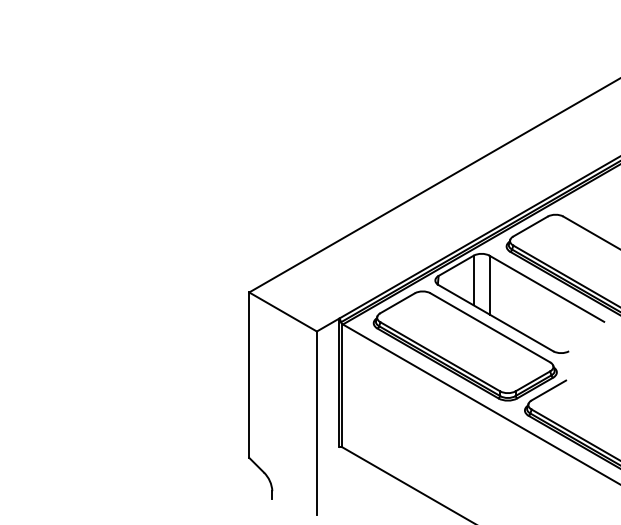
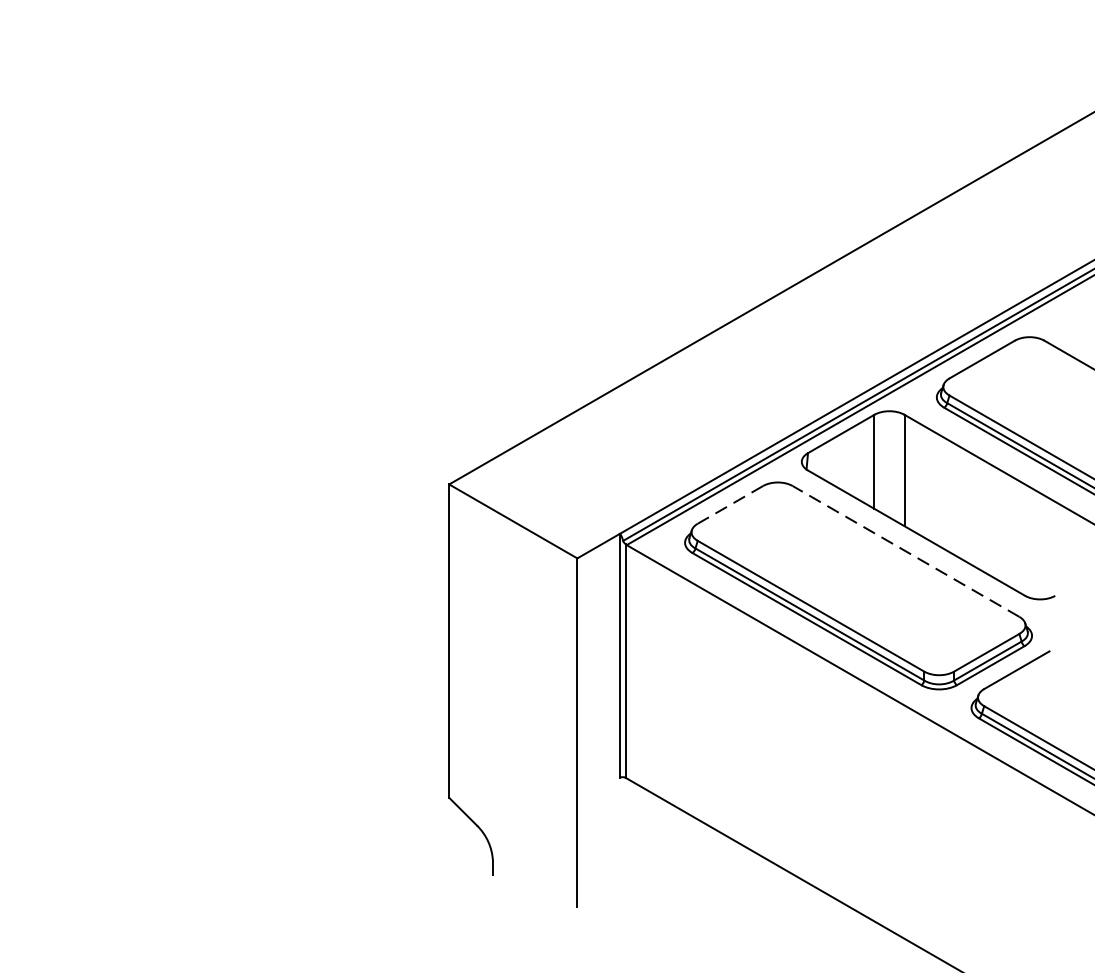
line: (397, 303) -> (730, 505), solid -> dashed
line: (489, 327) -> (904, 550), solid -> dashed

